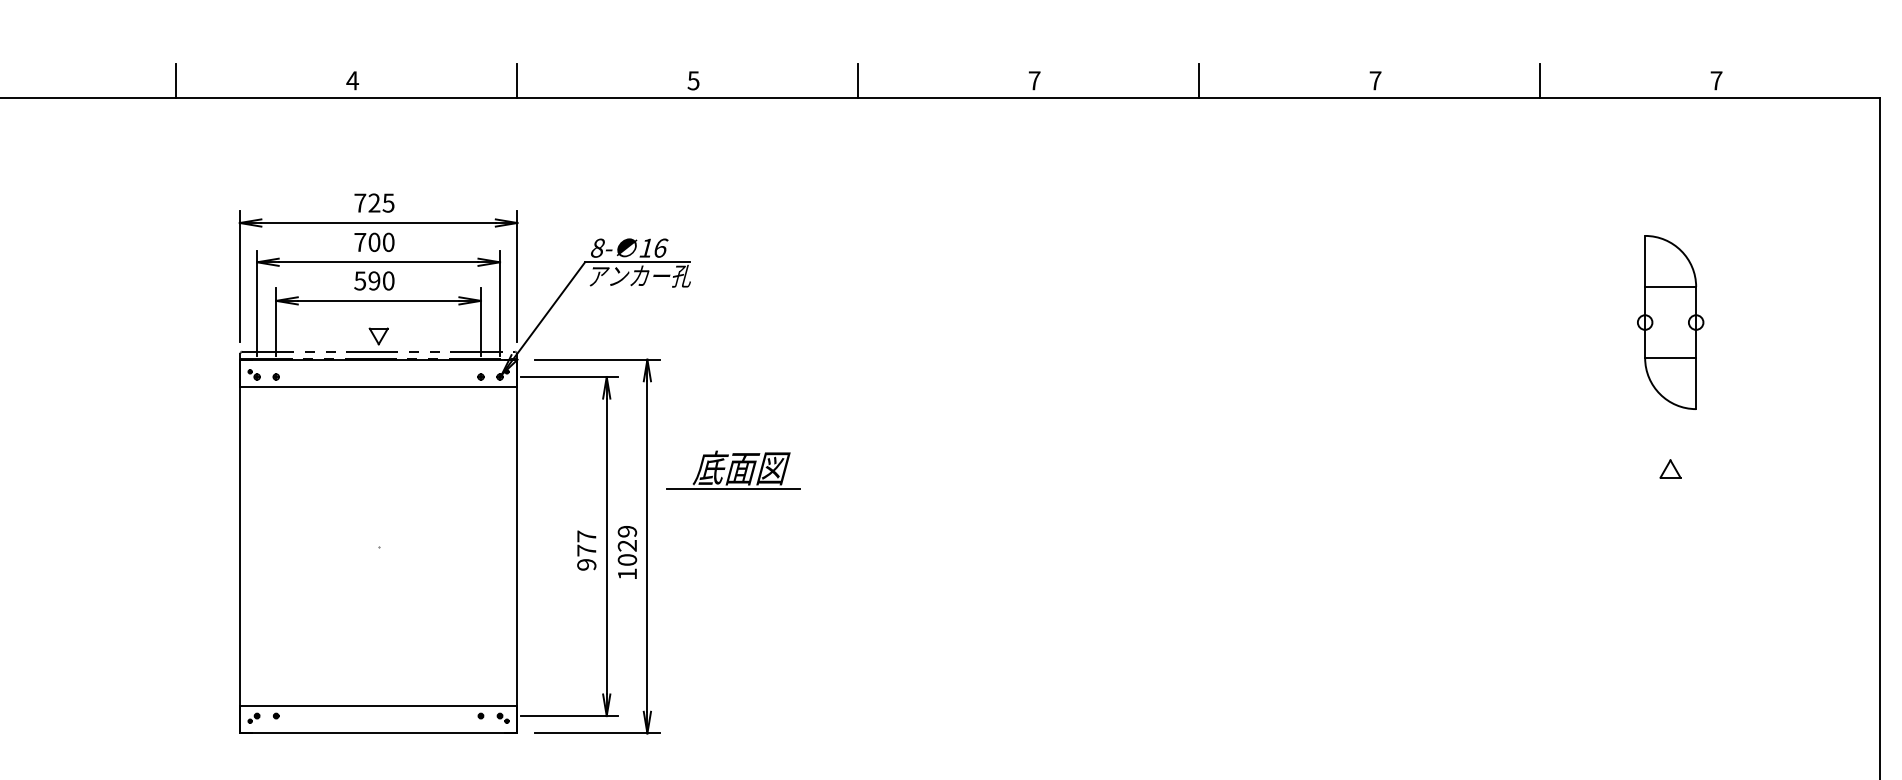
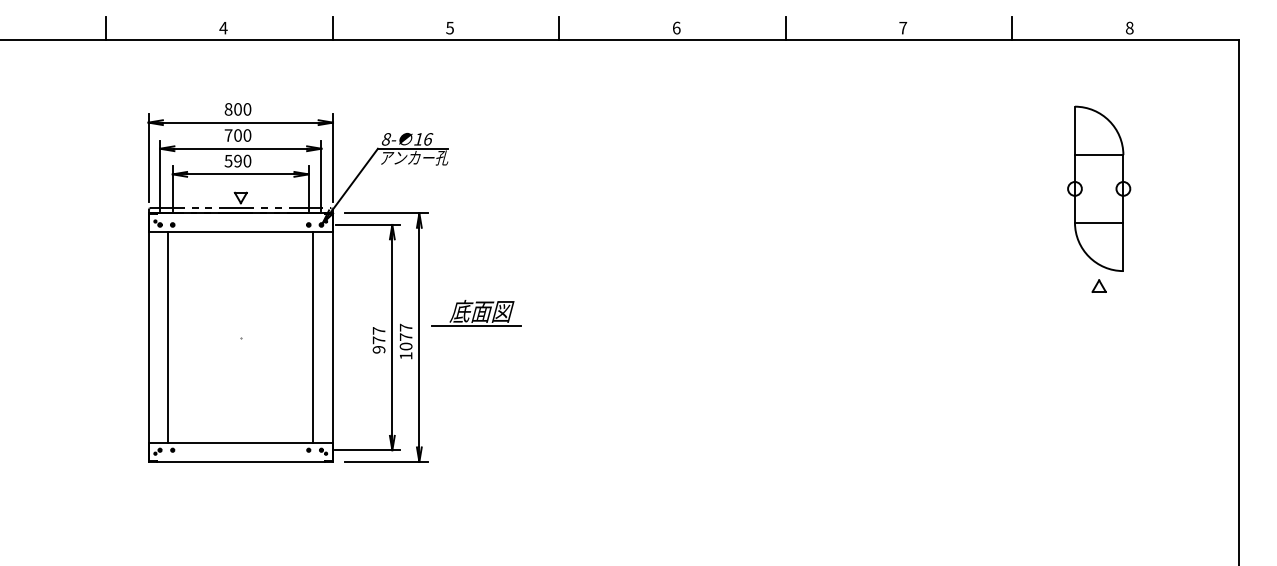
text: (1034, 79) -> (676, 27), 7 -> 6
text: (1716, 79) -> (1129, 27), 7 -> 8
text: (373, 203) -> (237, 109), 725 -> 800
part: (1670, 322) -> (1099, 188), size x1.43
part: (733, 471) -> (476, 313), moved
text: (626, 537) -> (405, 331), 1029 -> 1077
line: (269, 546) -> (168, 337), added
line: (488, 546) -> (313, 337), added

